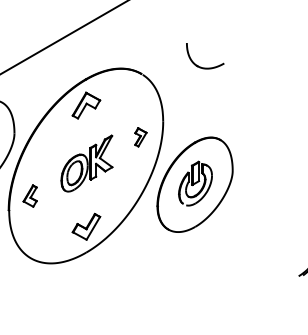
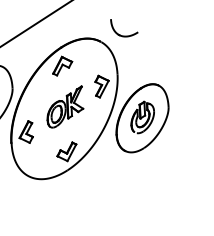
part: (201, 66) -> (122, 35), moved
part: (140, 137) -> (102, 86), size x1.67
part: (29, 195) -> (25, 131), size x1.43

